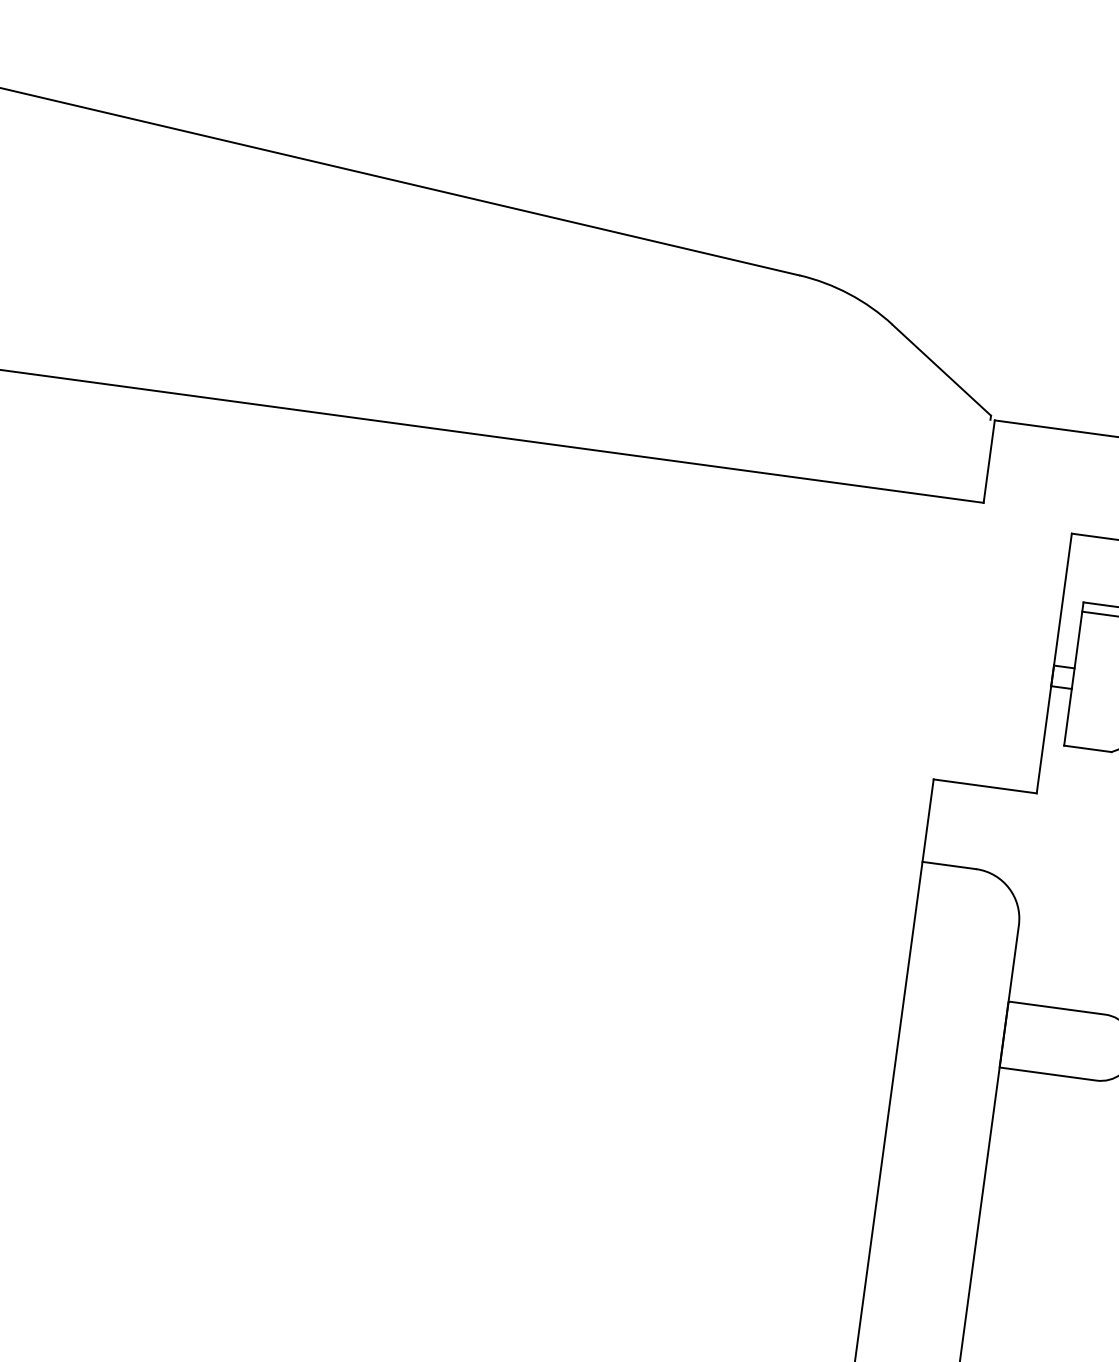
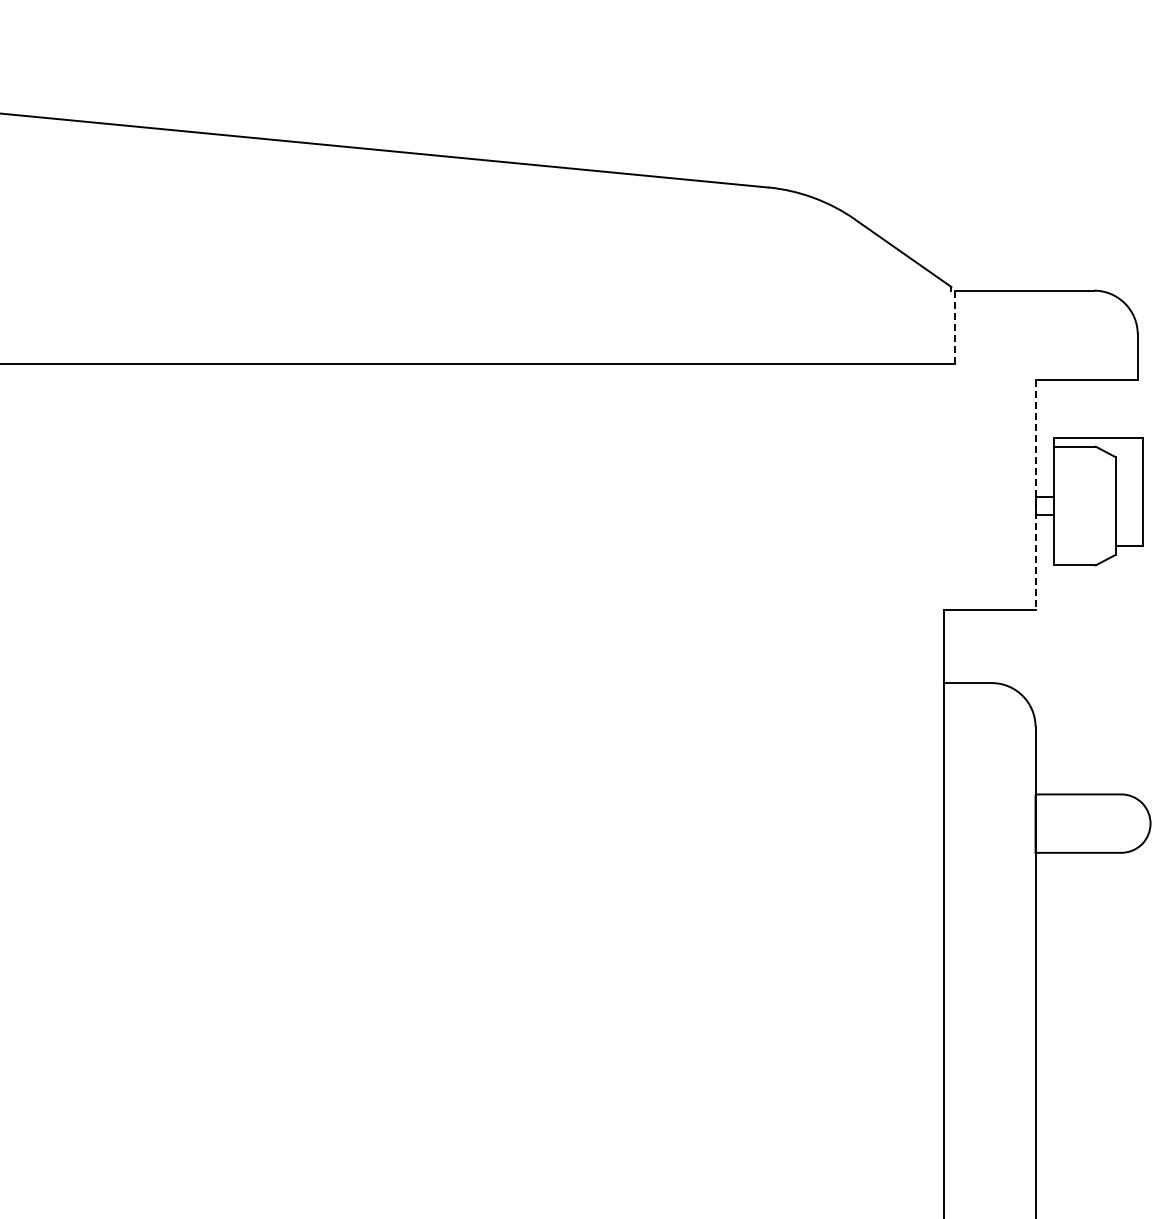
line: (989, 462) -> (955, 327), solid -> dashed
line: (1054, 663) -> (1035, 495), solid -> dashed

